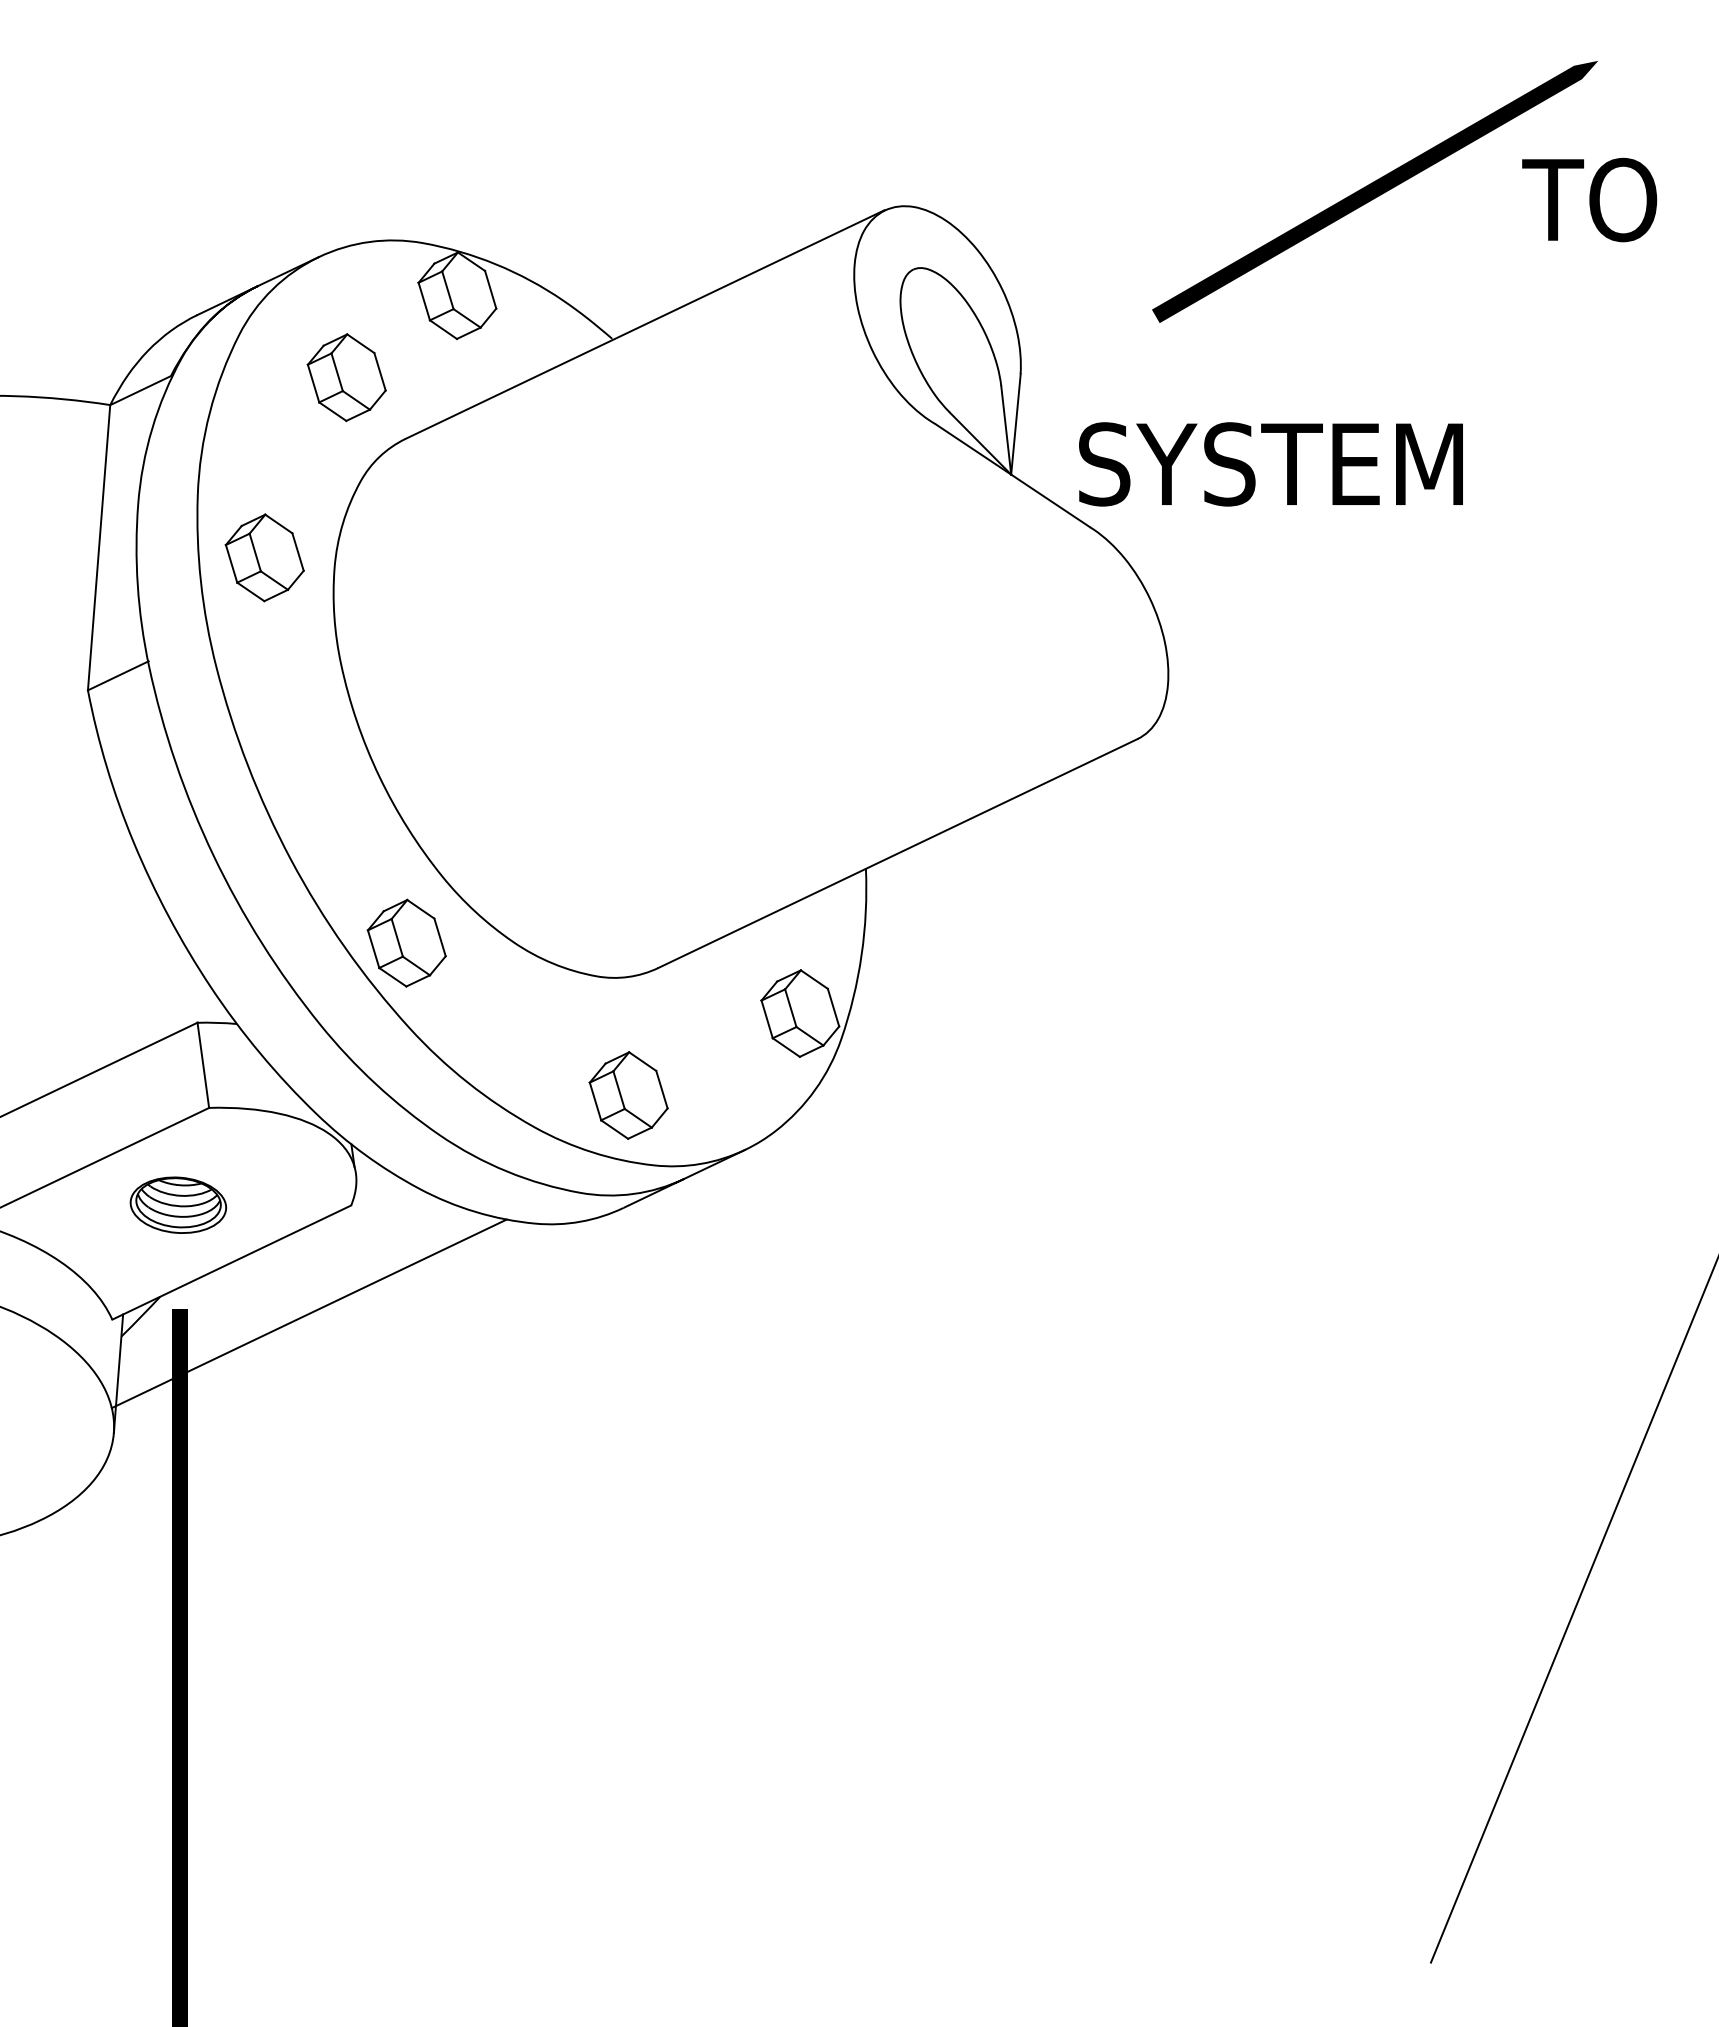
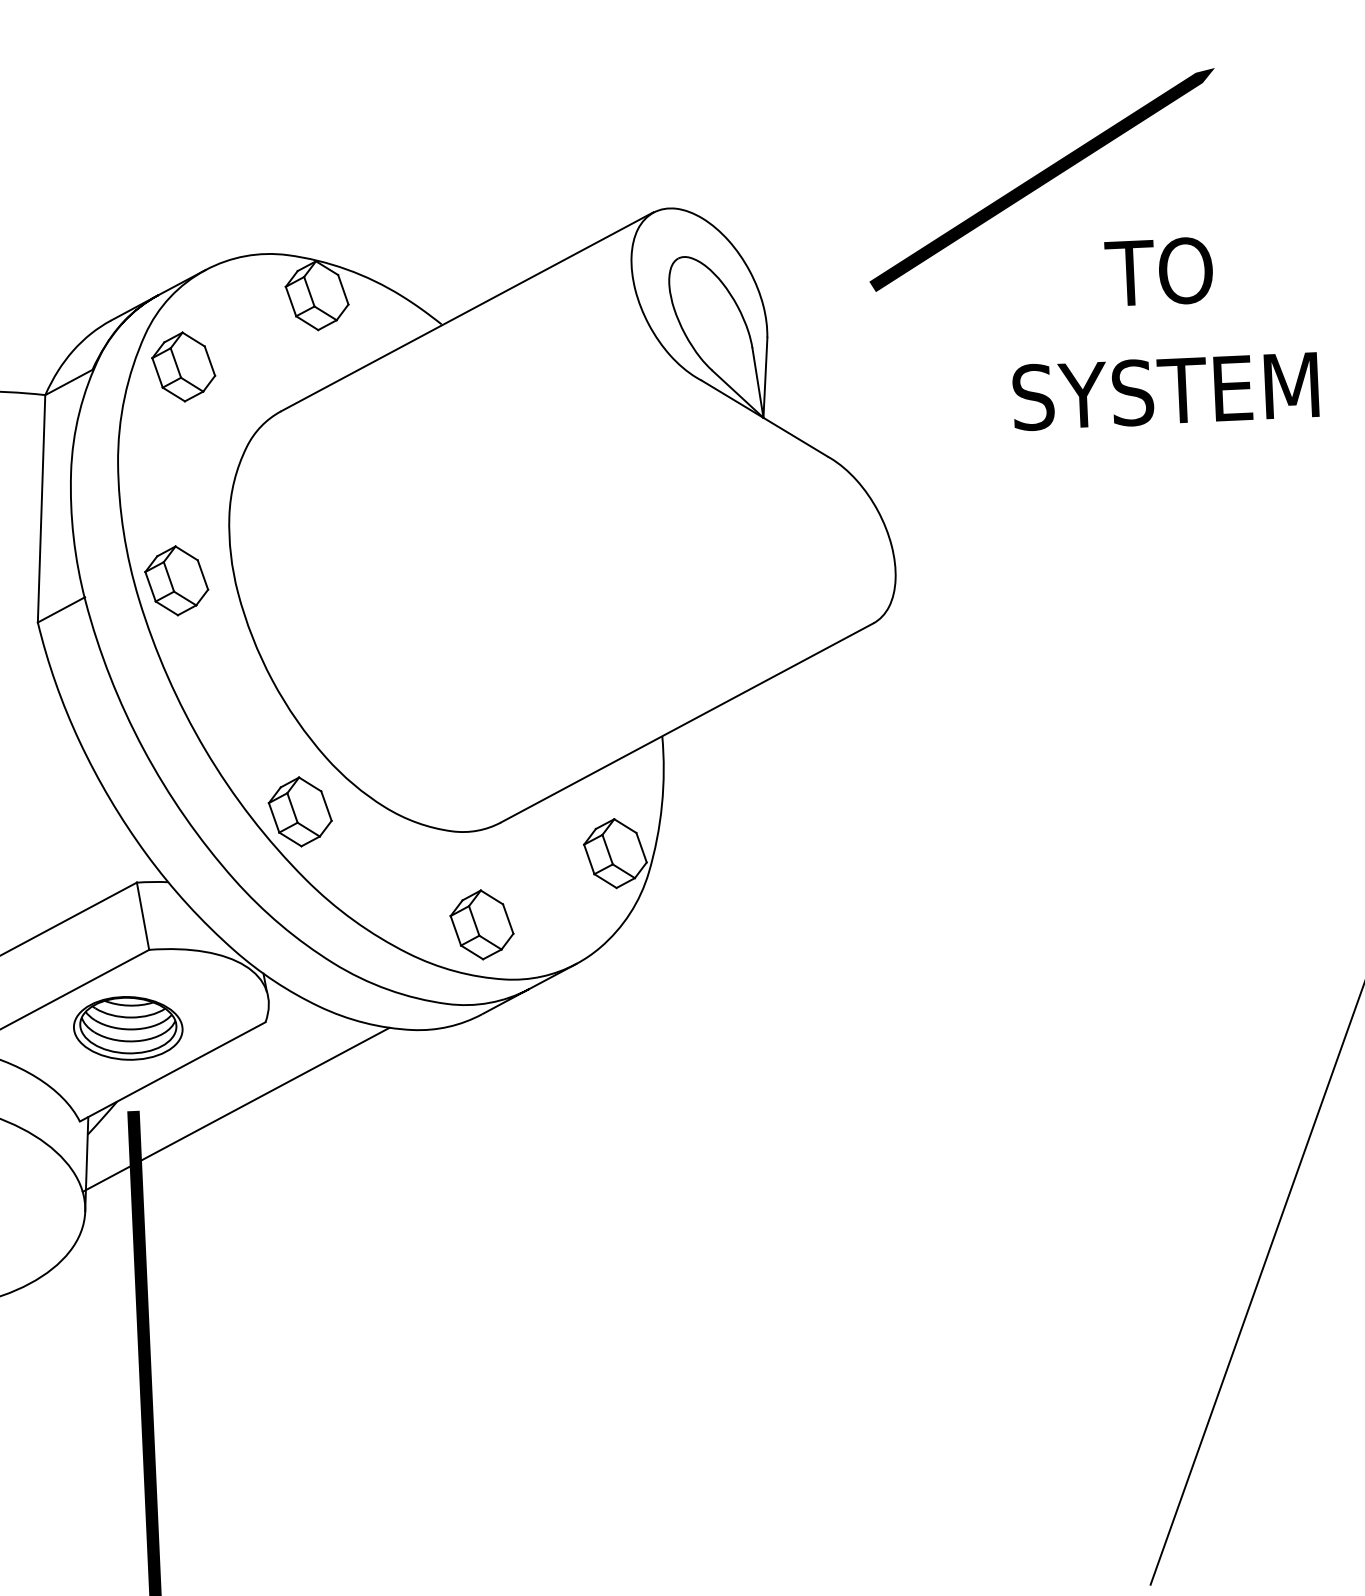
text: (1589, 199) -> (1159, 271), moved
part: (346, 377) -> (183, 366), moved
text: (1270, 464) -> (1165, 391), moved
part: (264, 557) -> (176, 580), moved
part: (178, 1204) -> (128, 1027), size x1.43

